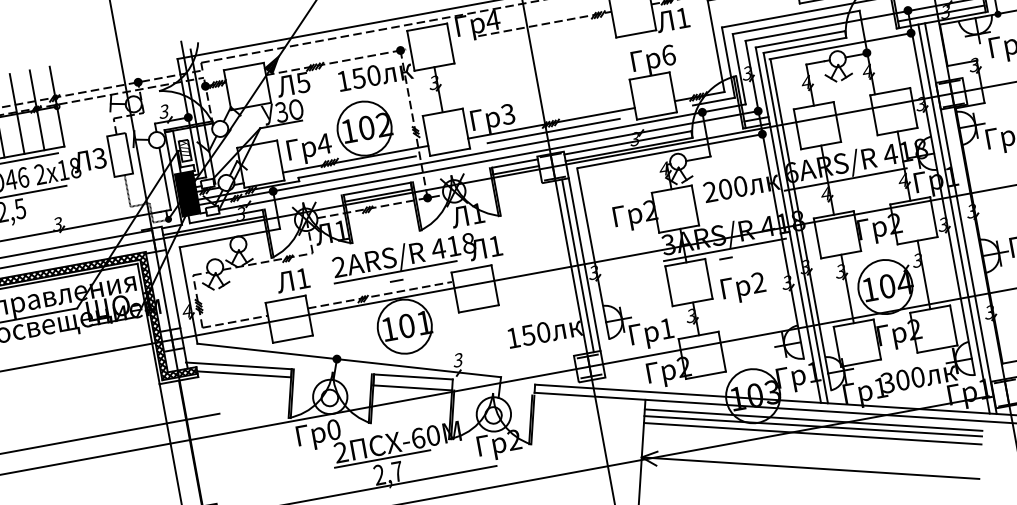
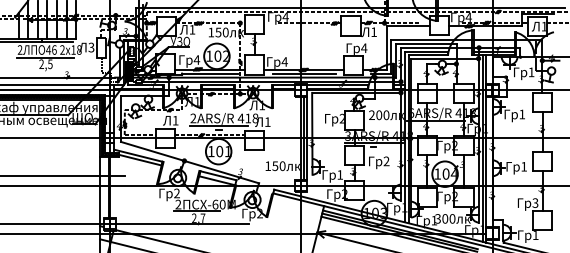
text: (669, 55) -> (364, 48), 6 -> 4
text: (303, 81) -> (192, 29), 5 -> 1
text: (507, 113) -> (284, 61), 3 -> 4
text: (332, 430) -> (176, 193), 0 -> 2

